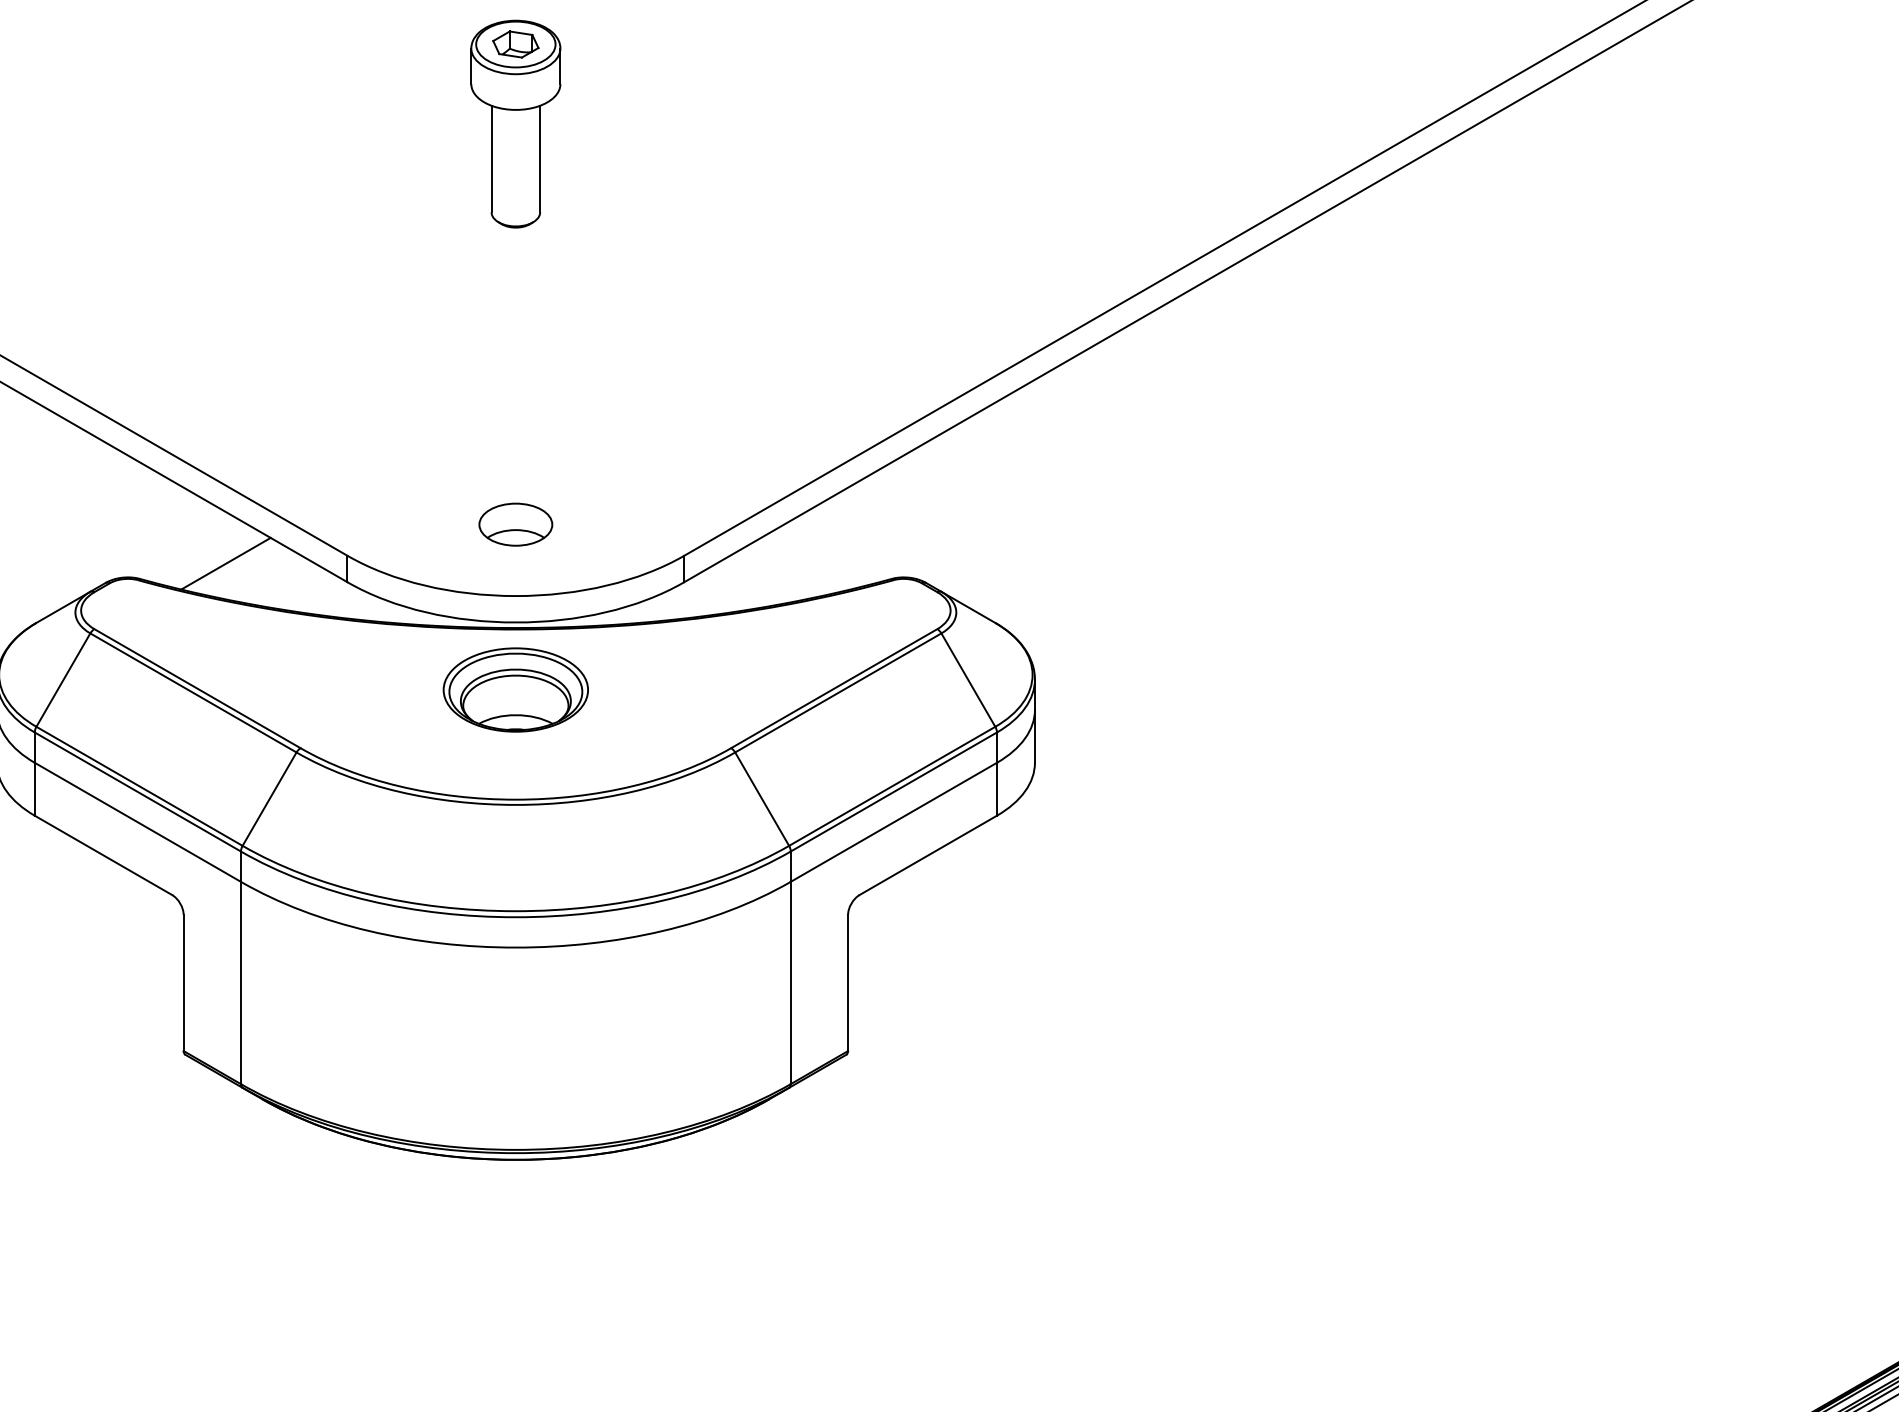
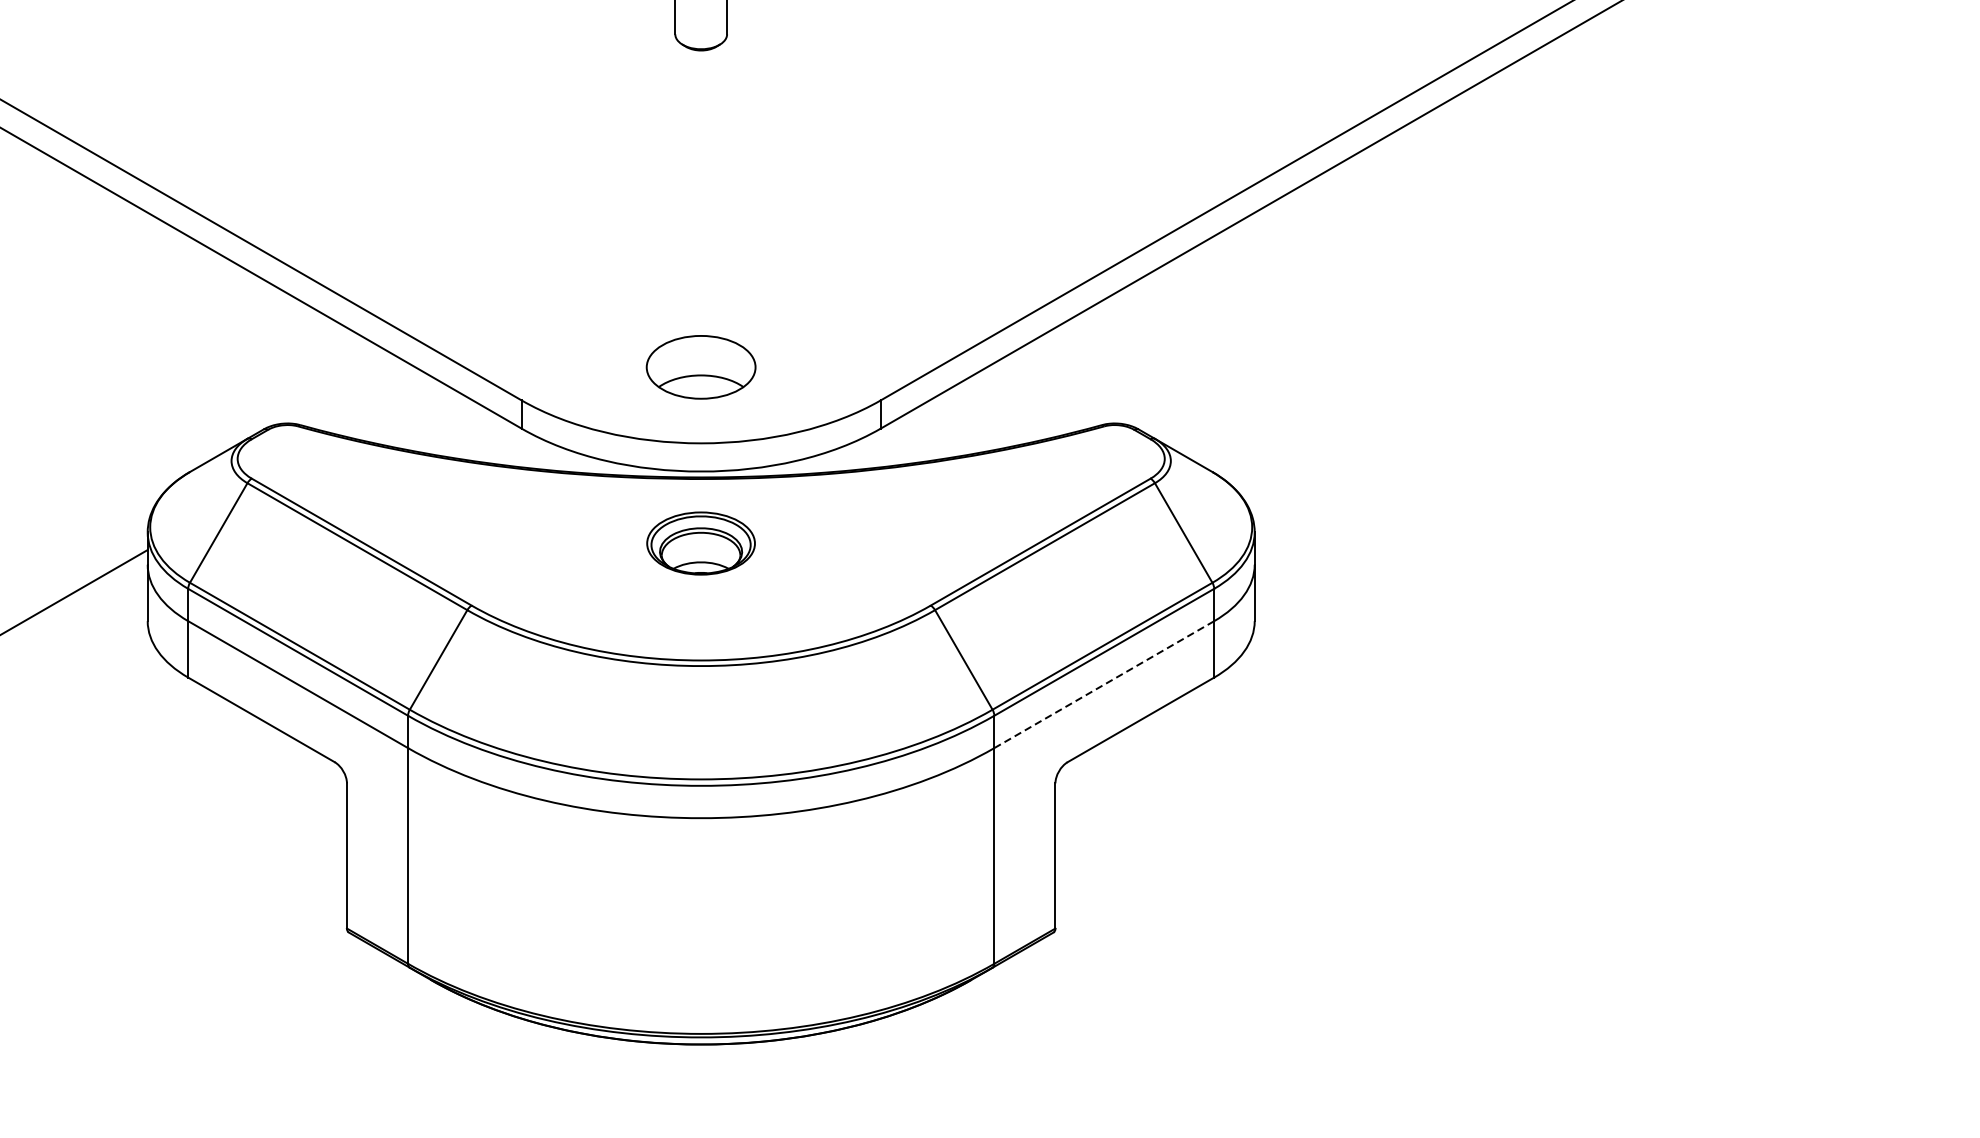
part: (515, 524) -> (700, 367), size x1.4
line: (225, 563) -> (391, 408), removed
part: (515, 689) -> (700, 543), size x0.7
line: (894, 822) -> (1104, 684), solid -> dashed

